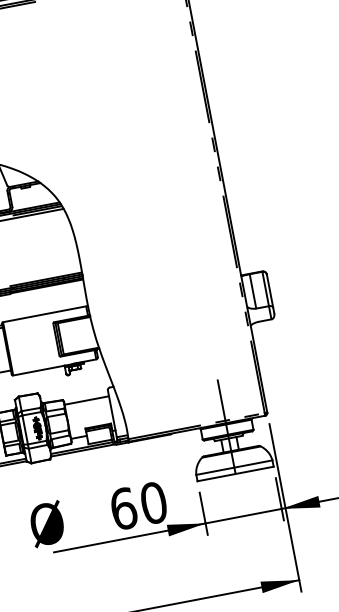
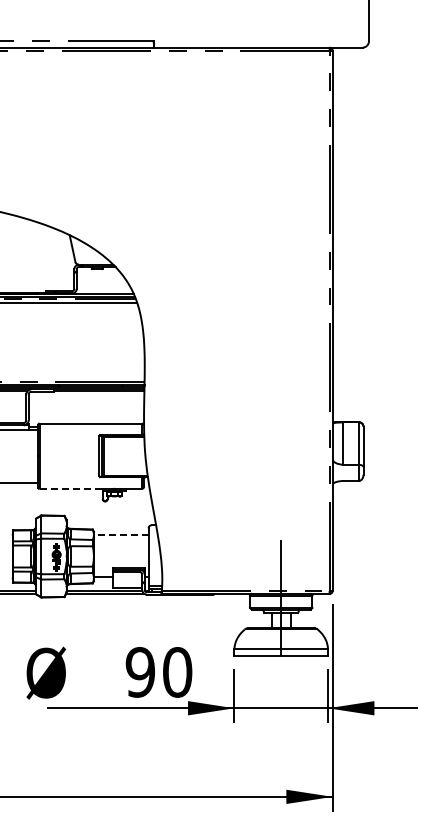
line: (39, 370) -> (71, 489), solid -> dashed
line: (86, 400) -> (120, 535), solid -> dashed
text: (123, 508) -> (140, 672), 60 -> 90

